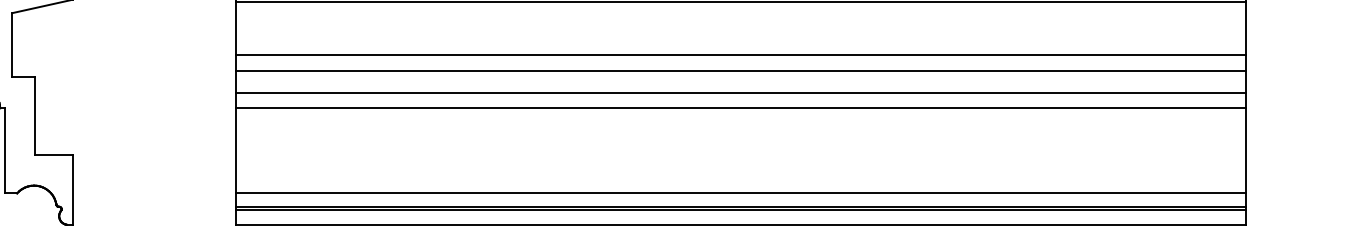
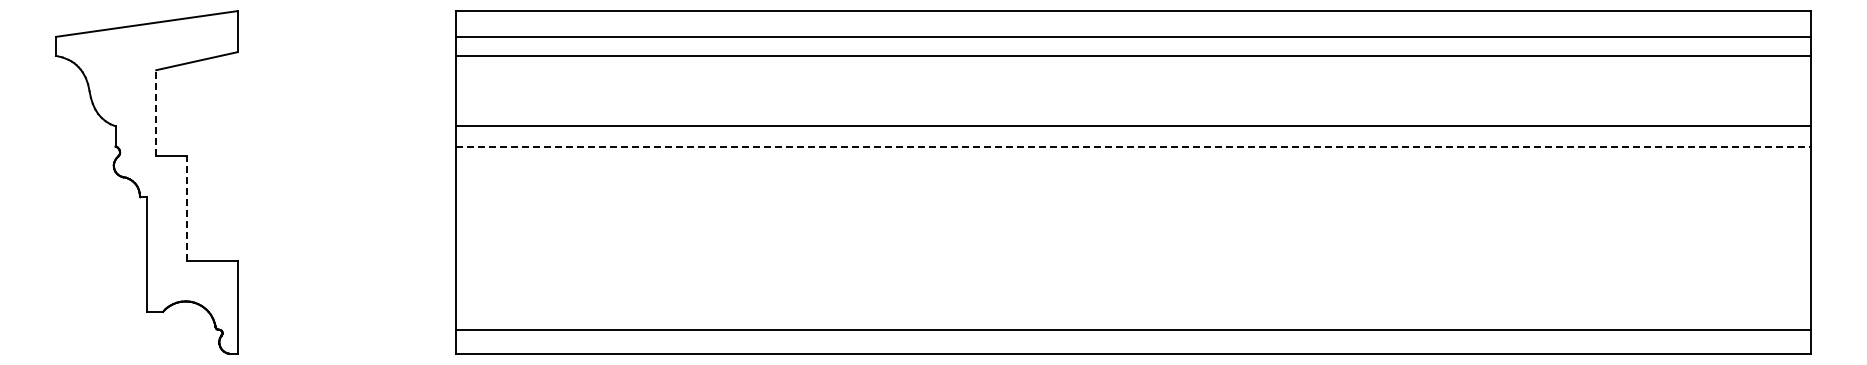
line: (12, 45) -> (156, 113), solid -> dashed
line: (741, 70) -> (1134, 147), solid -> dashed
line: (741, 93) -> (1133, 177), removed
line: (741, 107) -> (1133, 196), removed
line: (35, 115) -> (187, 207), solid -> dashed
line: (741, 193) -> (1133, 311), removed
line: (741, 210) -> (1133, 334), removed

